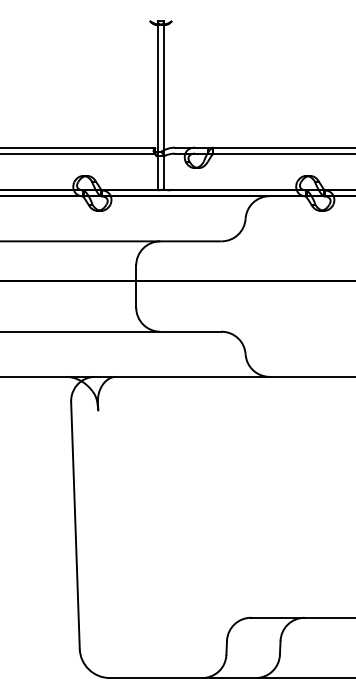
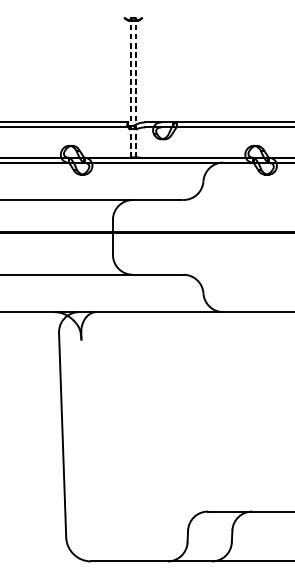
line: (157, 105) -> (130, 87), solid -> dashed
line: (163, 105) -> (135, 87), solid -> dashed

